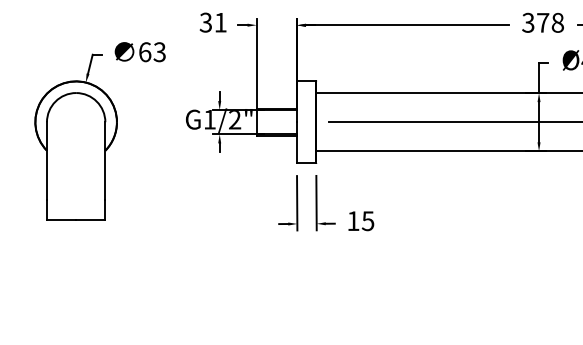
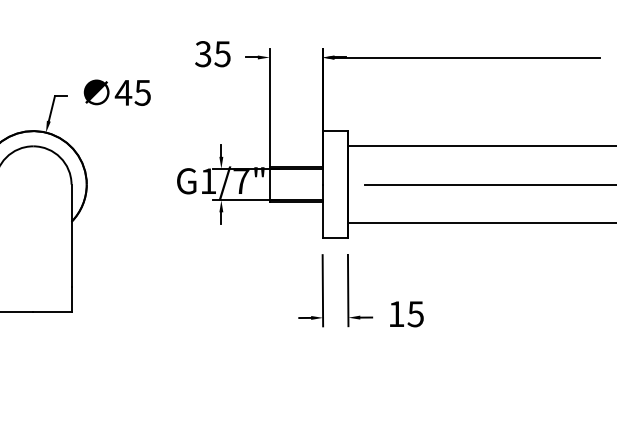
text: (220, 22) -> (222, 53), 31 -> 35
text: (151, 52) -> (131, 93), 63 -> 45
text: (235, 120) -> (242, 182), G1/2" -> G1/7"

